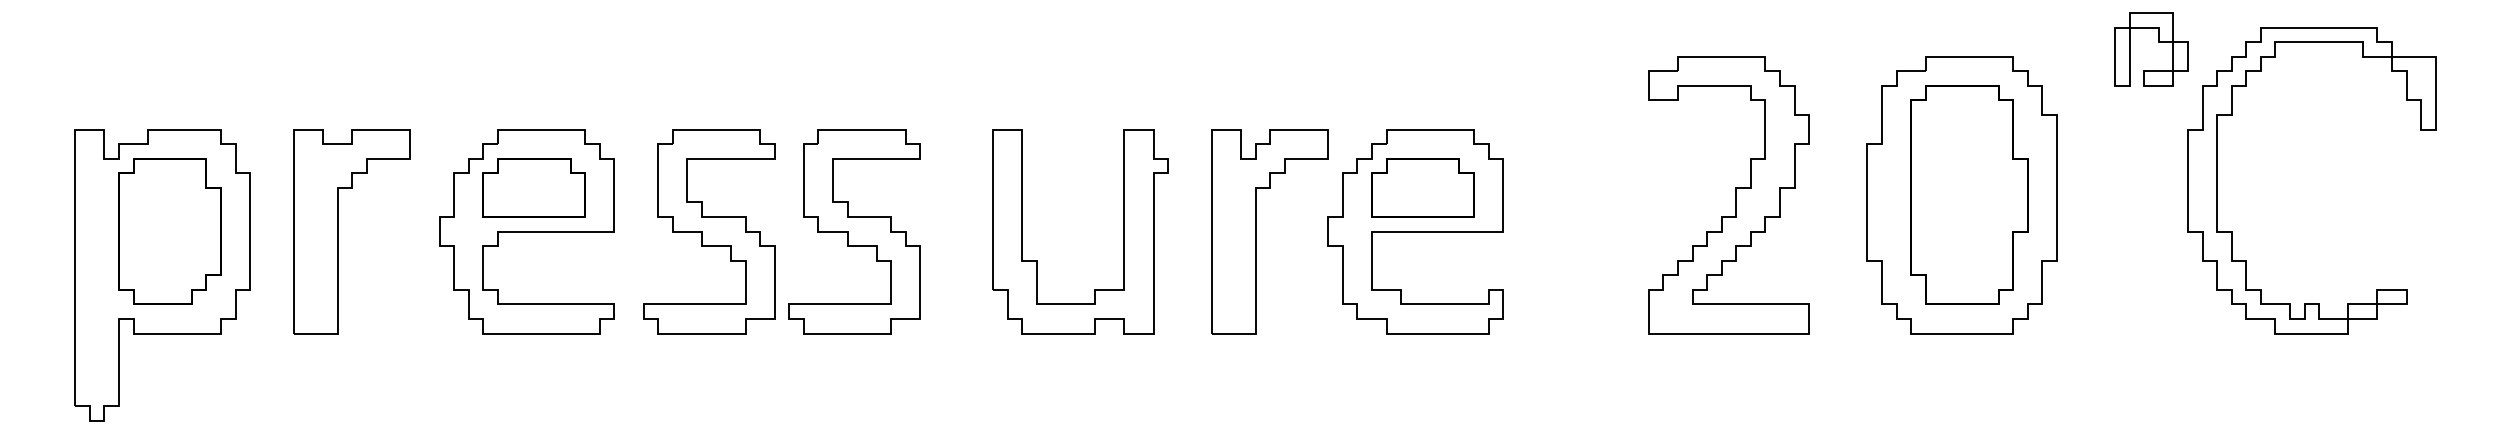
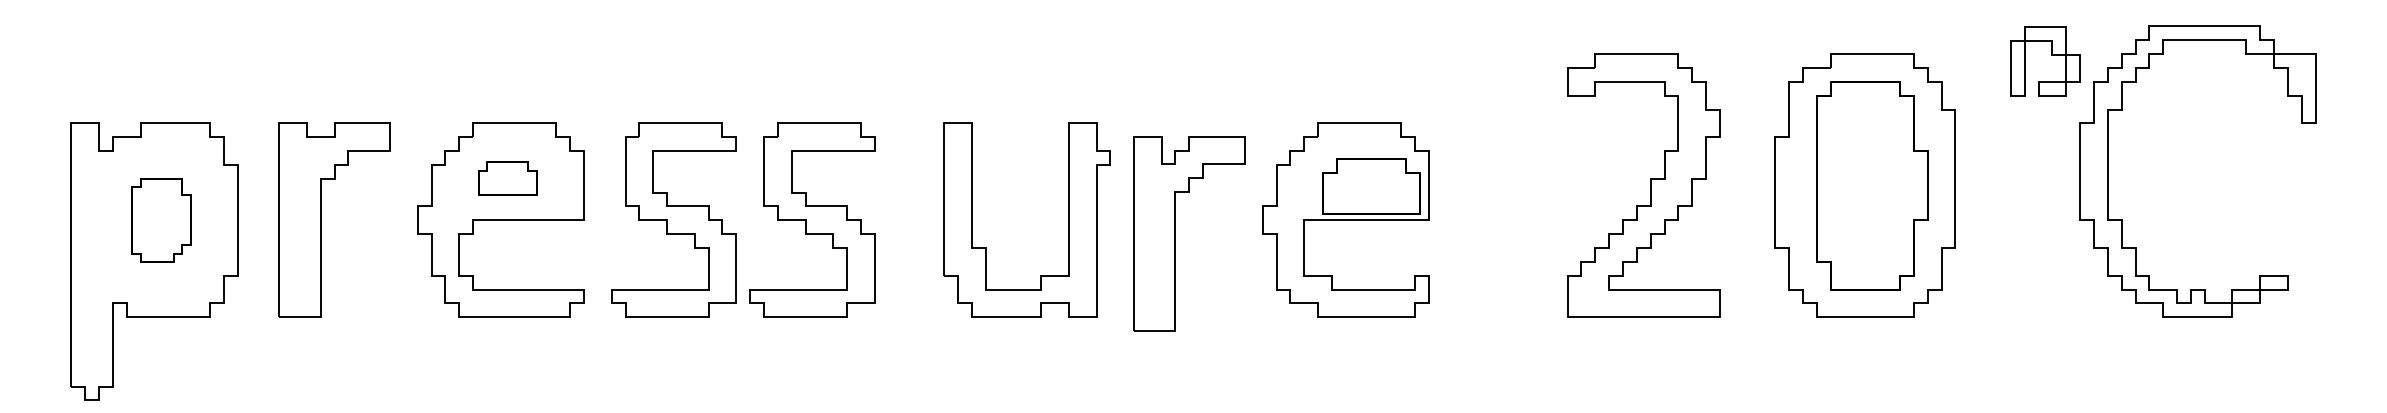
part: (2158, 42) -> (2052, 54), moved
part: (533, 187) -> (507, 178), size x0.6
part: (1422, 187) -> (1371, 186), moved
part: (169, 231) -> (160, 220), size x0.6
part: (1256, 231) -> (1176, 233), moved

